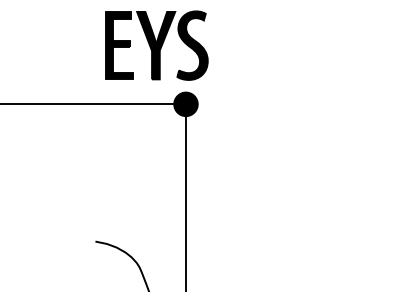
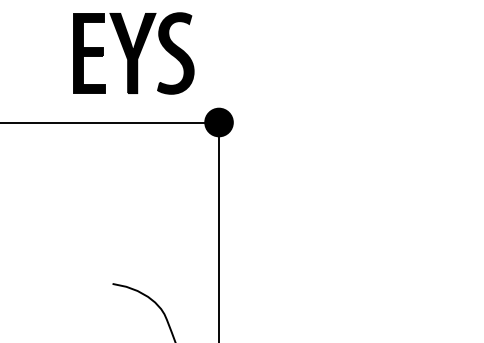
part: (156, 45) -> (133, 53), moved

